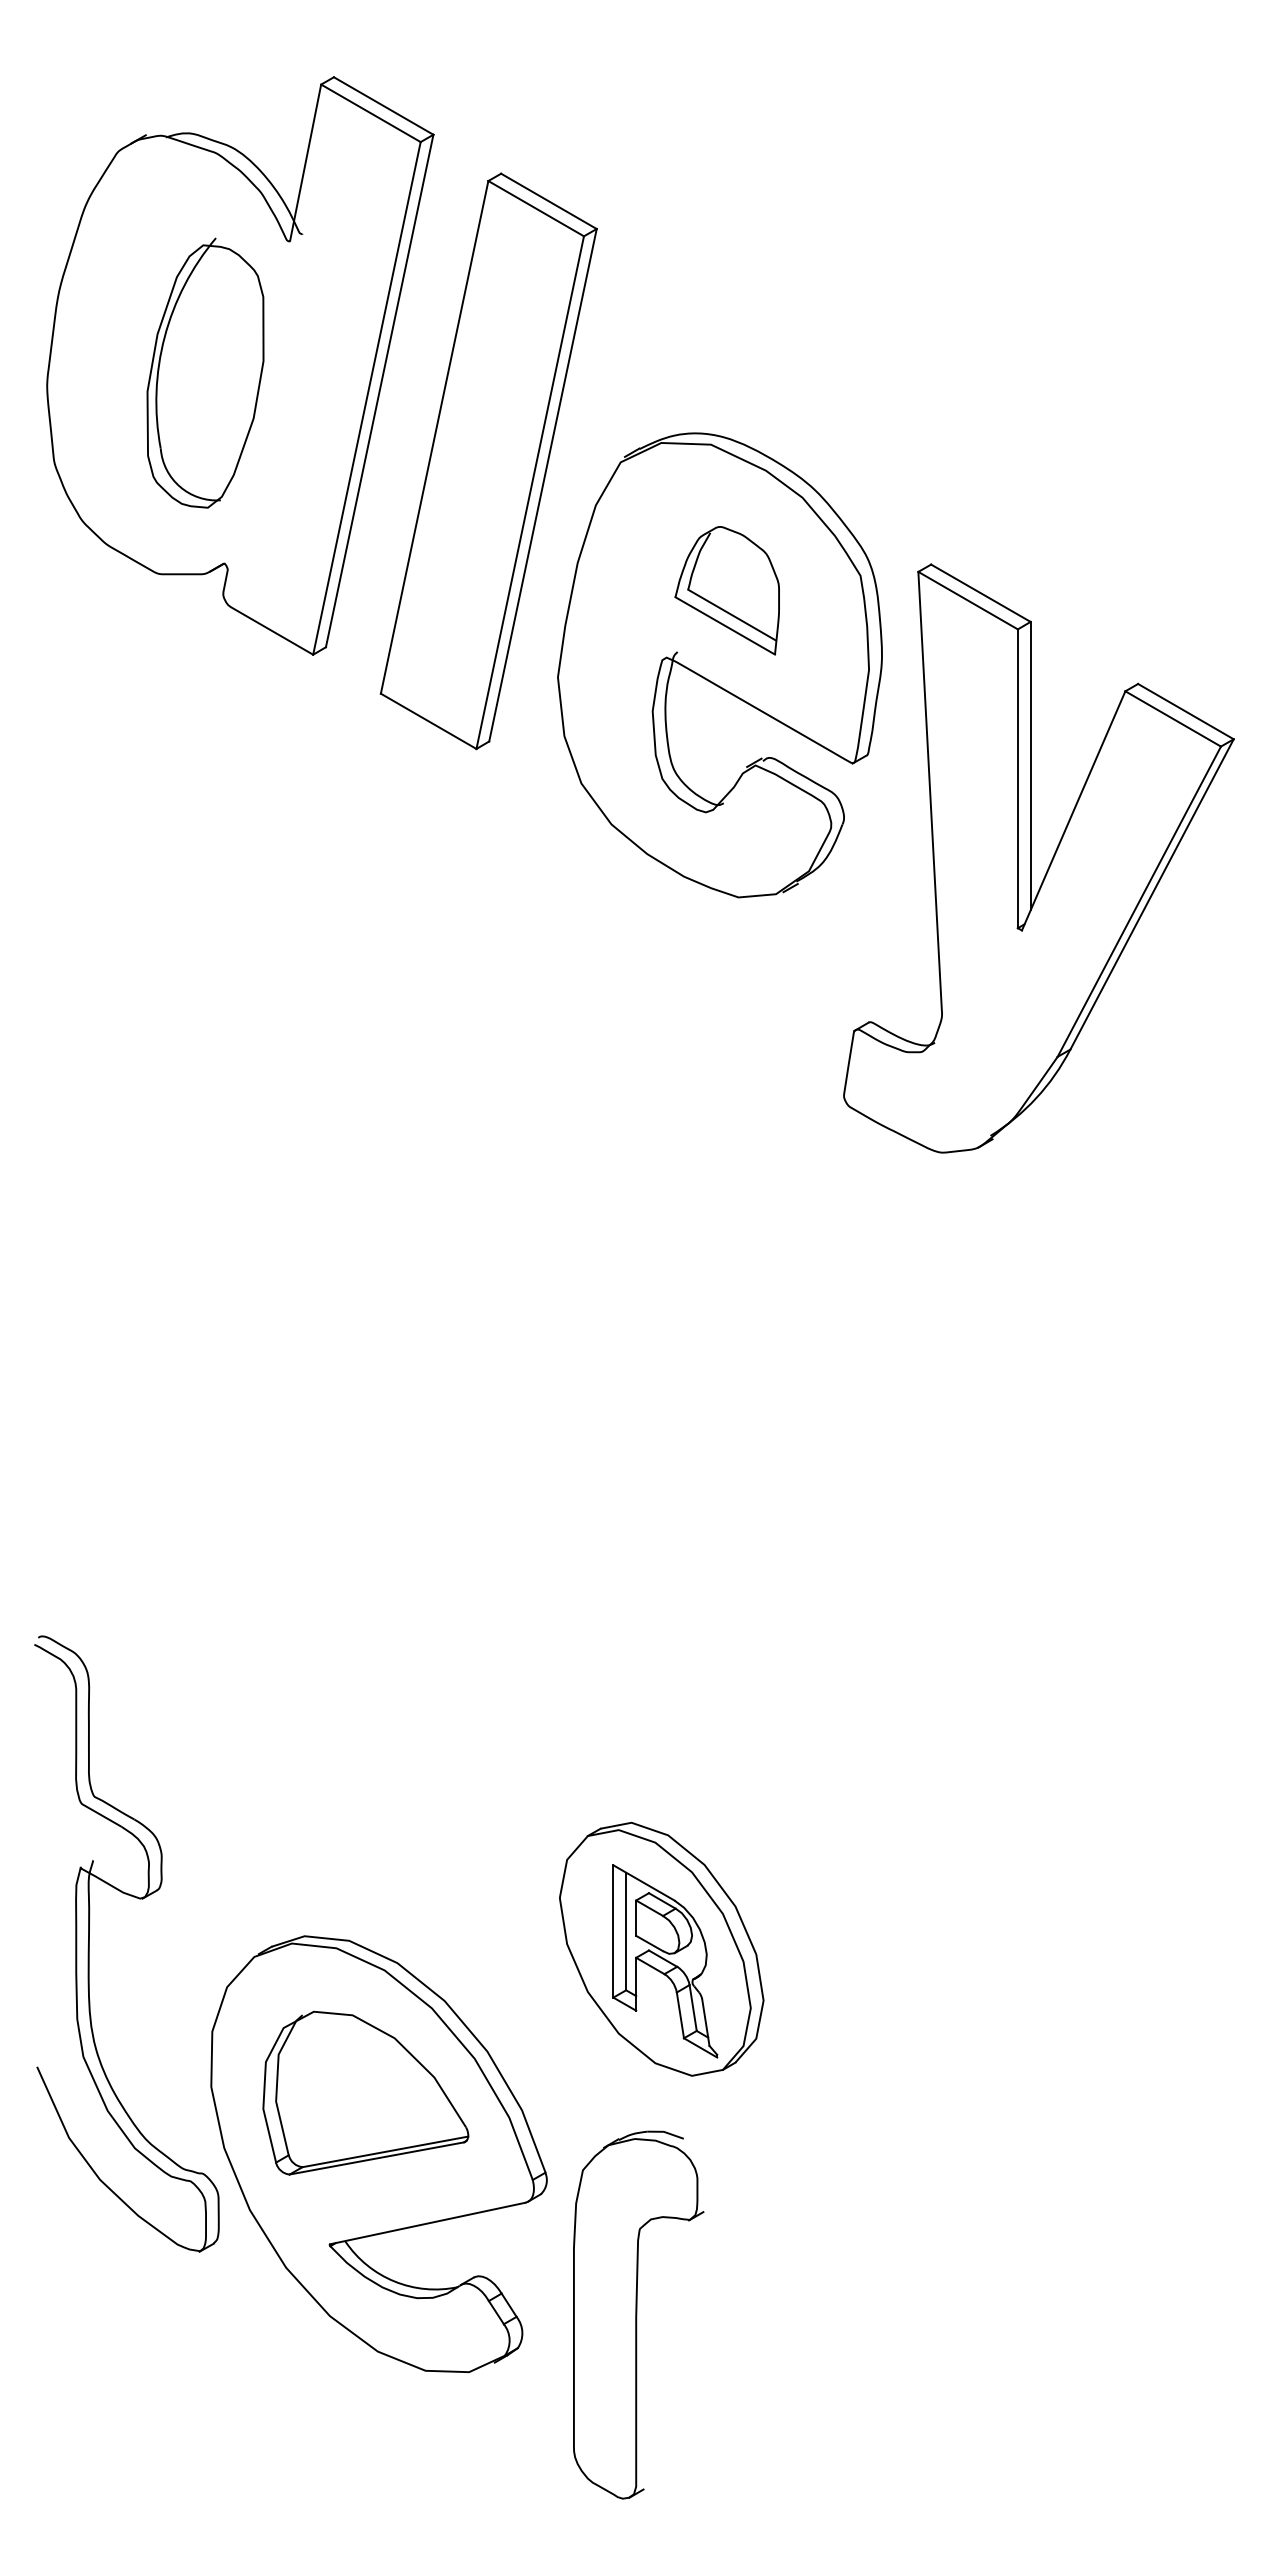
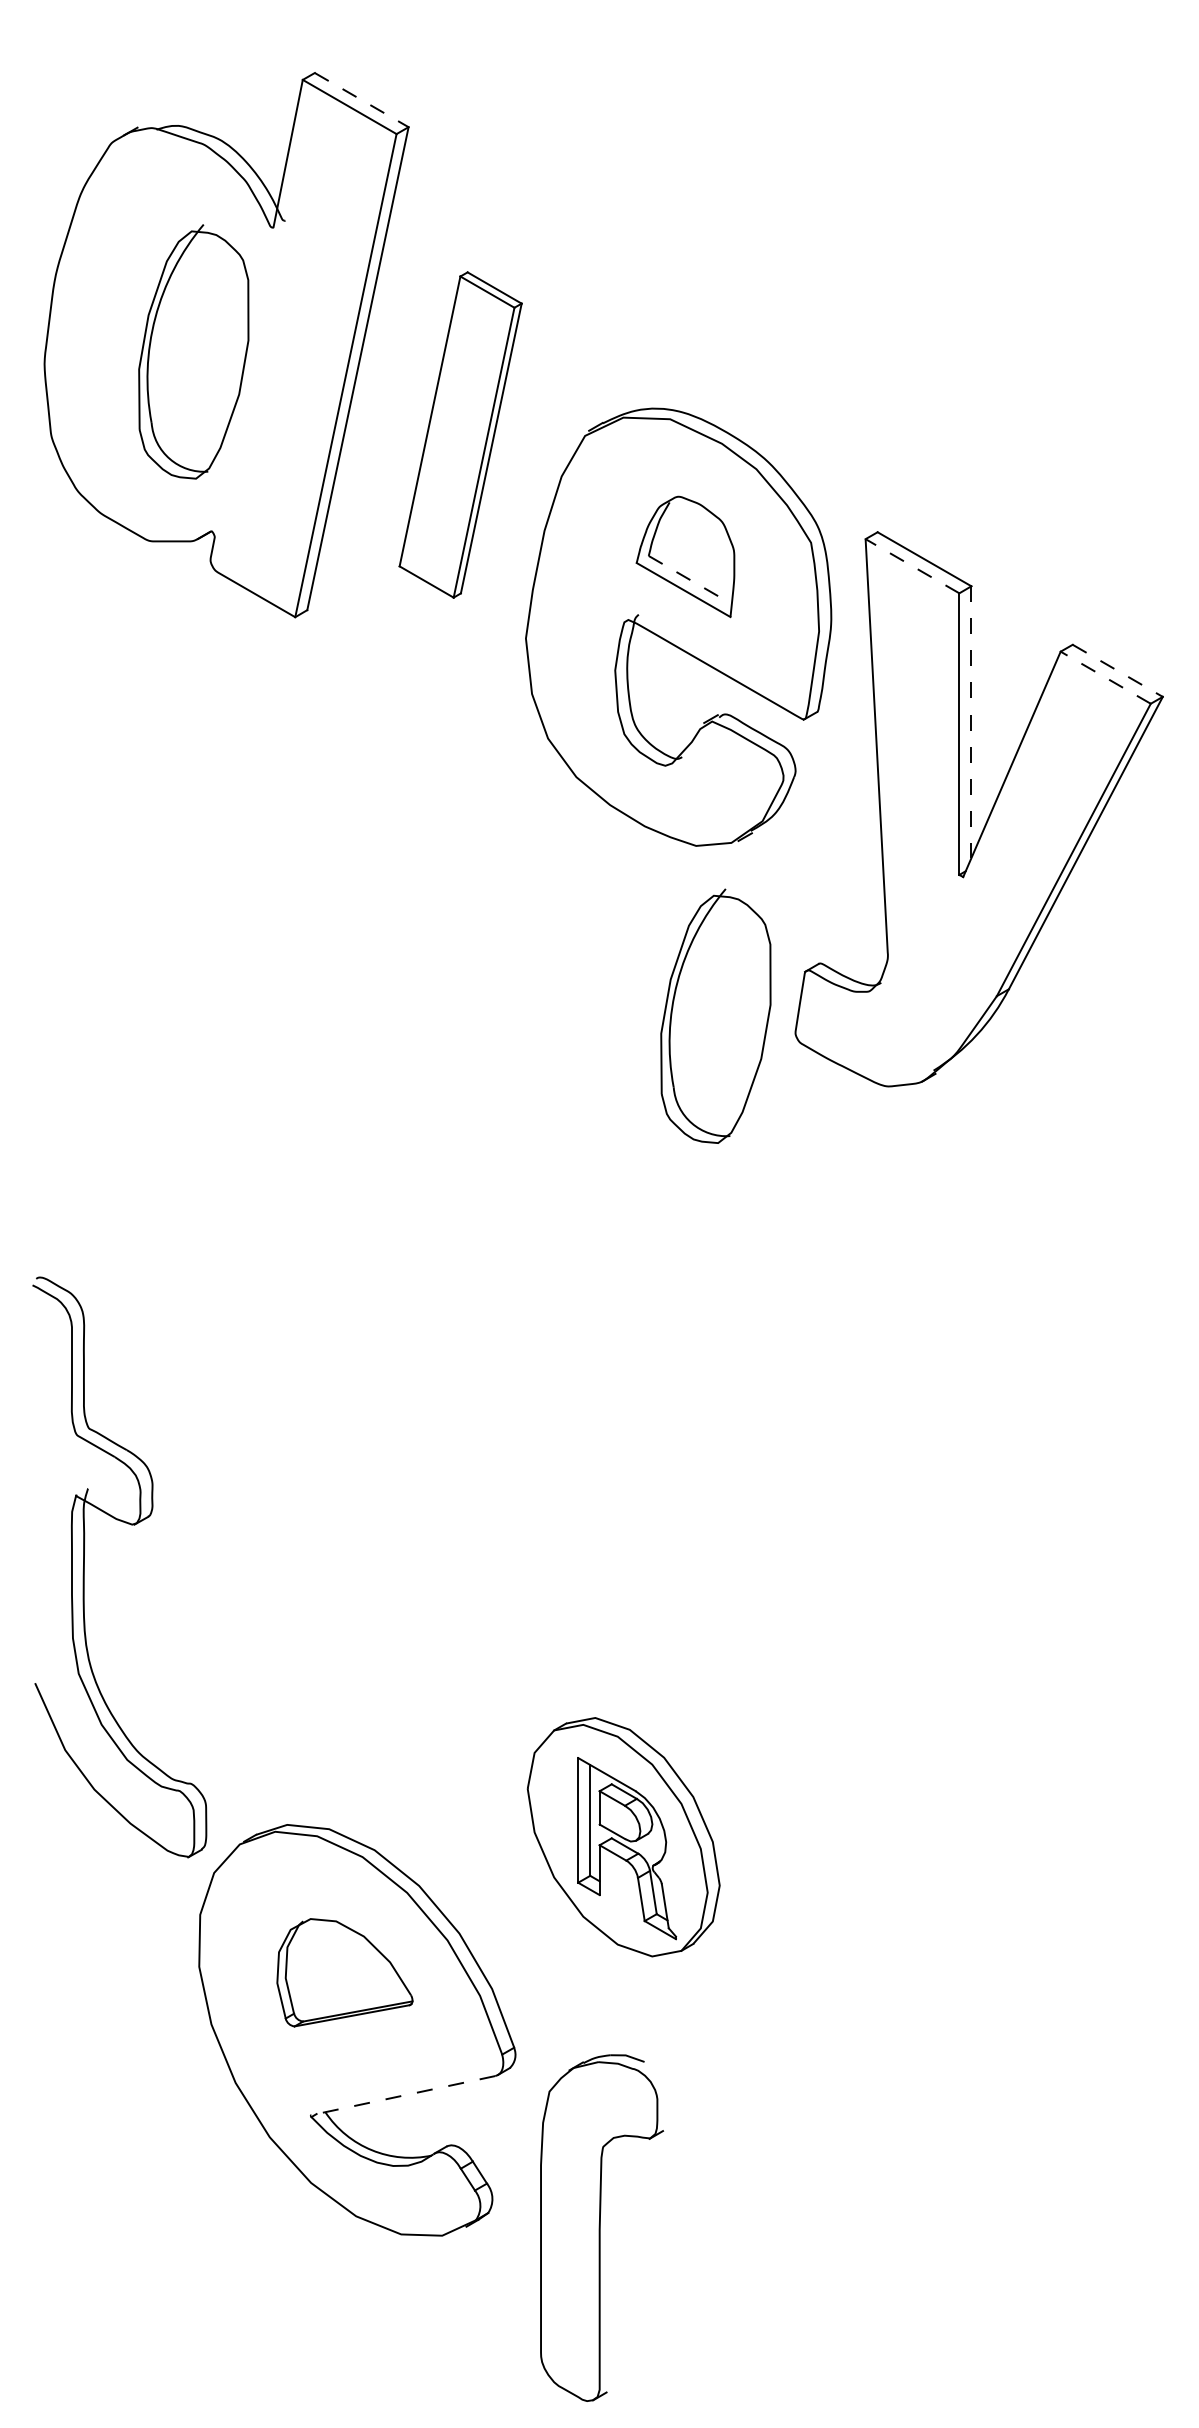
line: (384, 106) -> (362, 100), solid -> dashed
part: (488, 461) -> (460, 435), size x0.6
line: (967, 600) -> (911, 566), solid -> dashed
line: (732, 615) -> (690, 580), solid -> dashed
line: (1186, 711) -> (1118, 670), solid -> dashed
line: (1172, 718) -> (1105, 677), solid -> dashed
line: (1030, 766) -> (971, 722), solid -> dashed
part: (759, 1077) -> (715, 1015), added
part: (89, 1943) -> (84, 1566), moved
part: (365, 2092) -> (344, 1972), size x0.7
line: (427, 2223) -> (403, 2095), solid -> dashed
part: (638, 2314) -> (601, 2227), moved

